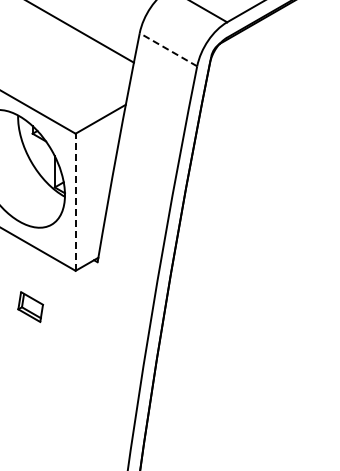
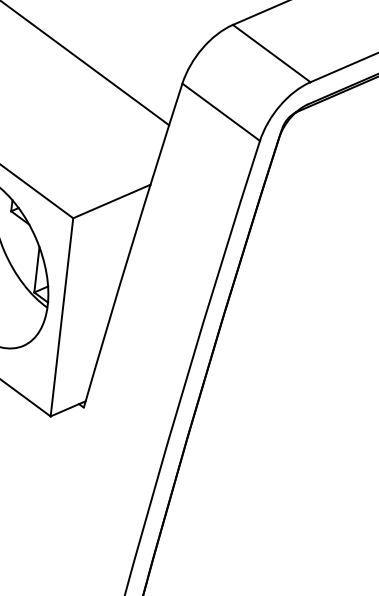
line: (168, 49) -> (221, 111), dashed -> solid
line: (75, 202) -> (61, 317), dashed -> solid

